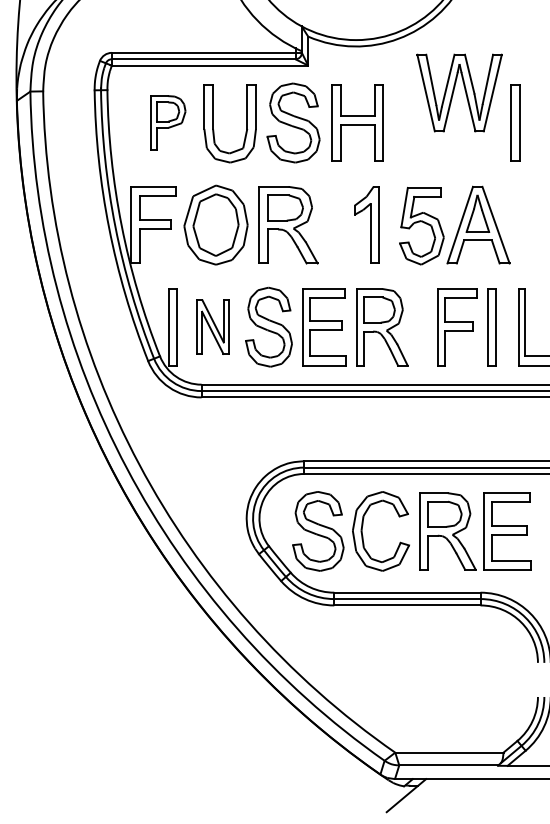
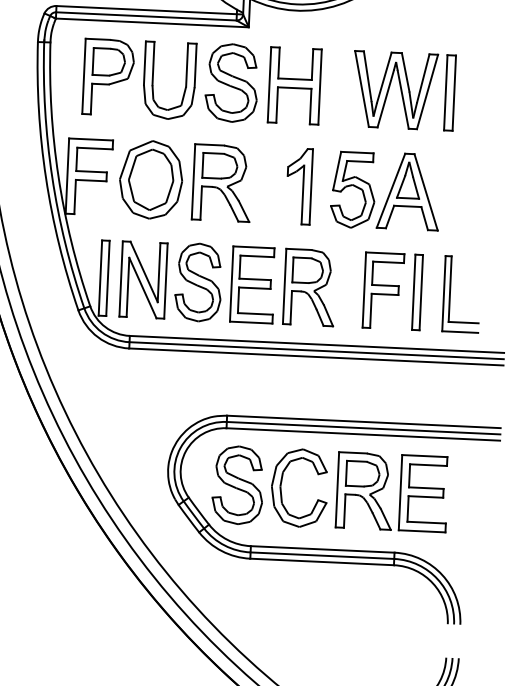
part: (459, 92) -> (394, 89), moved
part: (167, 122) -> (108, 76), size x1.43
part: (212, 326) -> (143, 279), size x1.43

